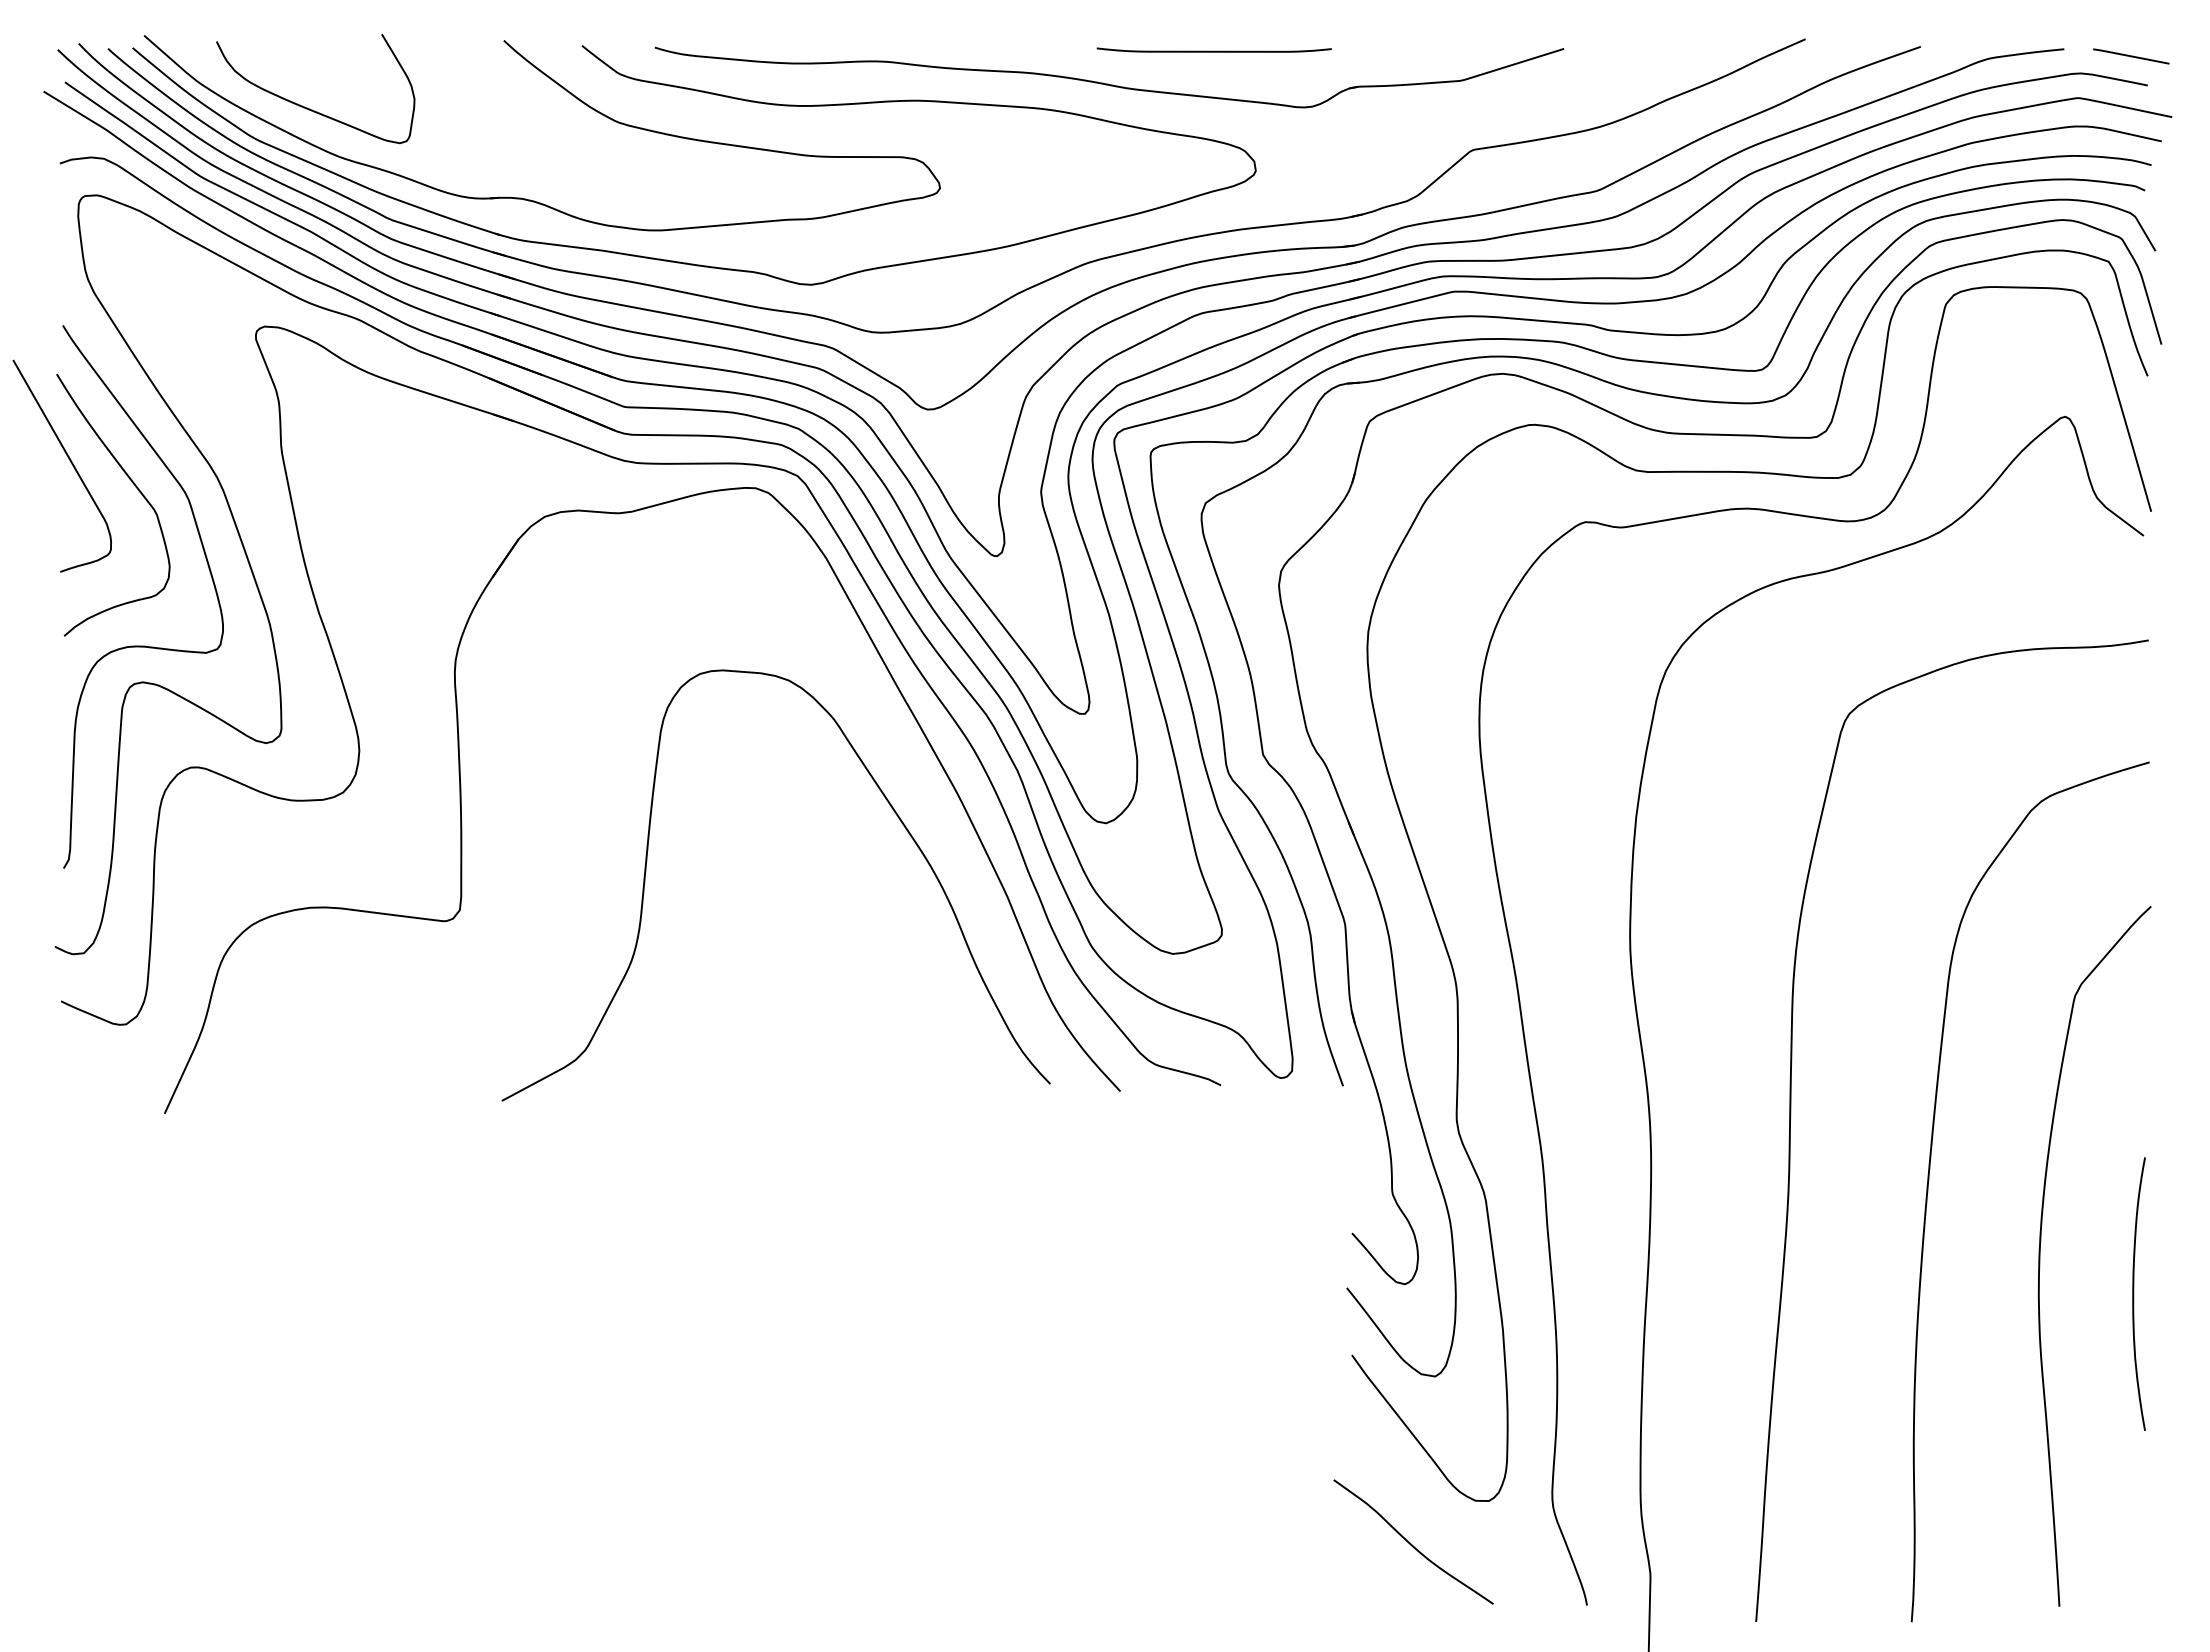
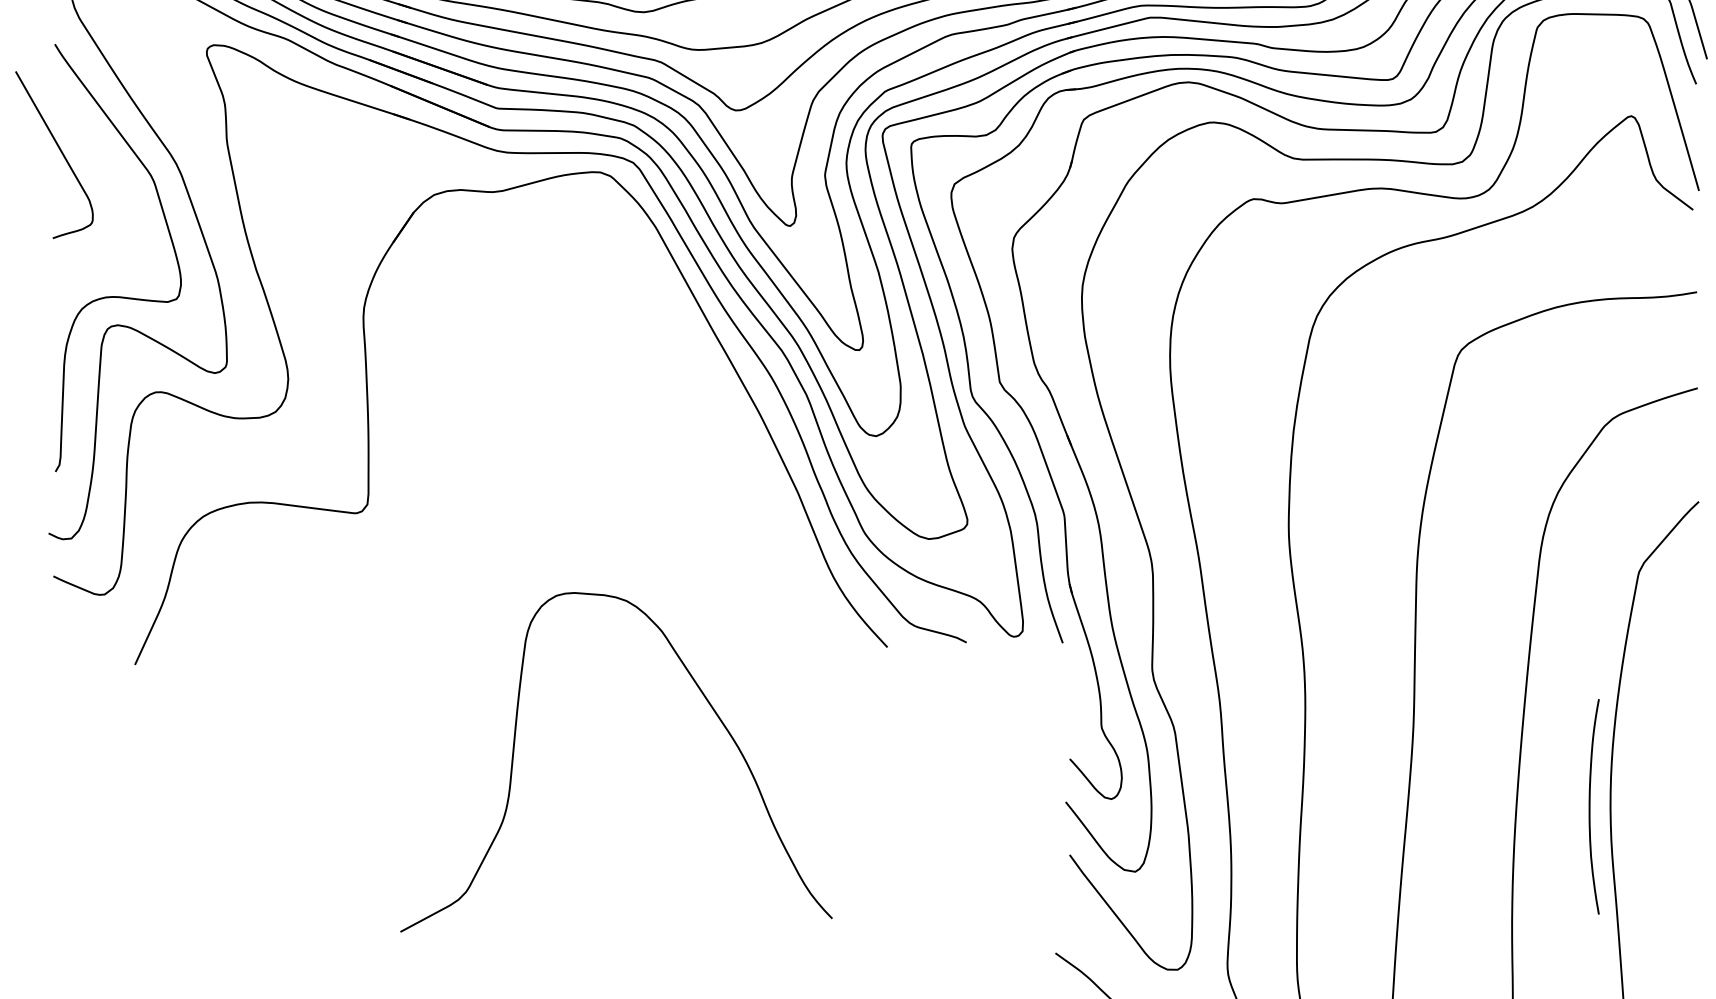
curve: (135, 487) -> (112, 171), removed
curve: (646, 872) -> (514, 752), moved
curve: (2134, 1293) -> (1590, 806), moved

